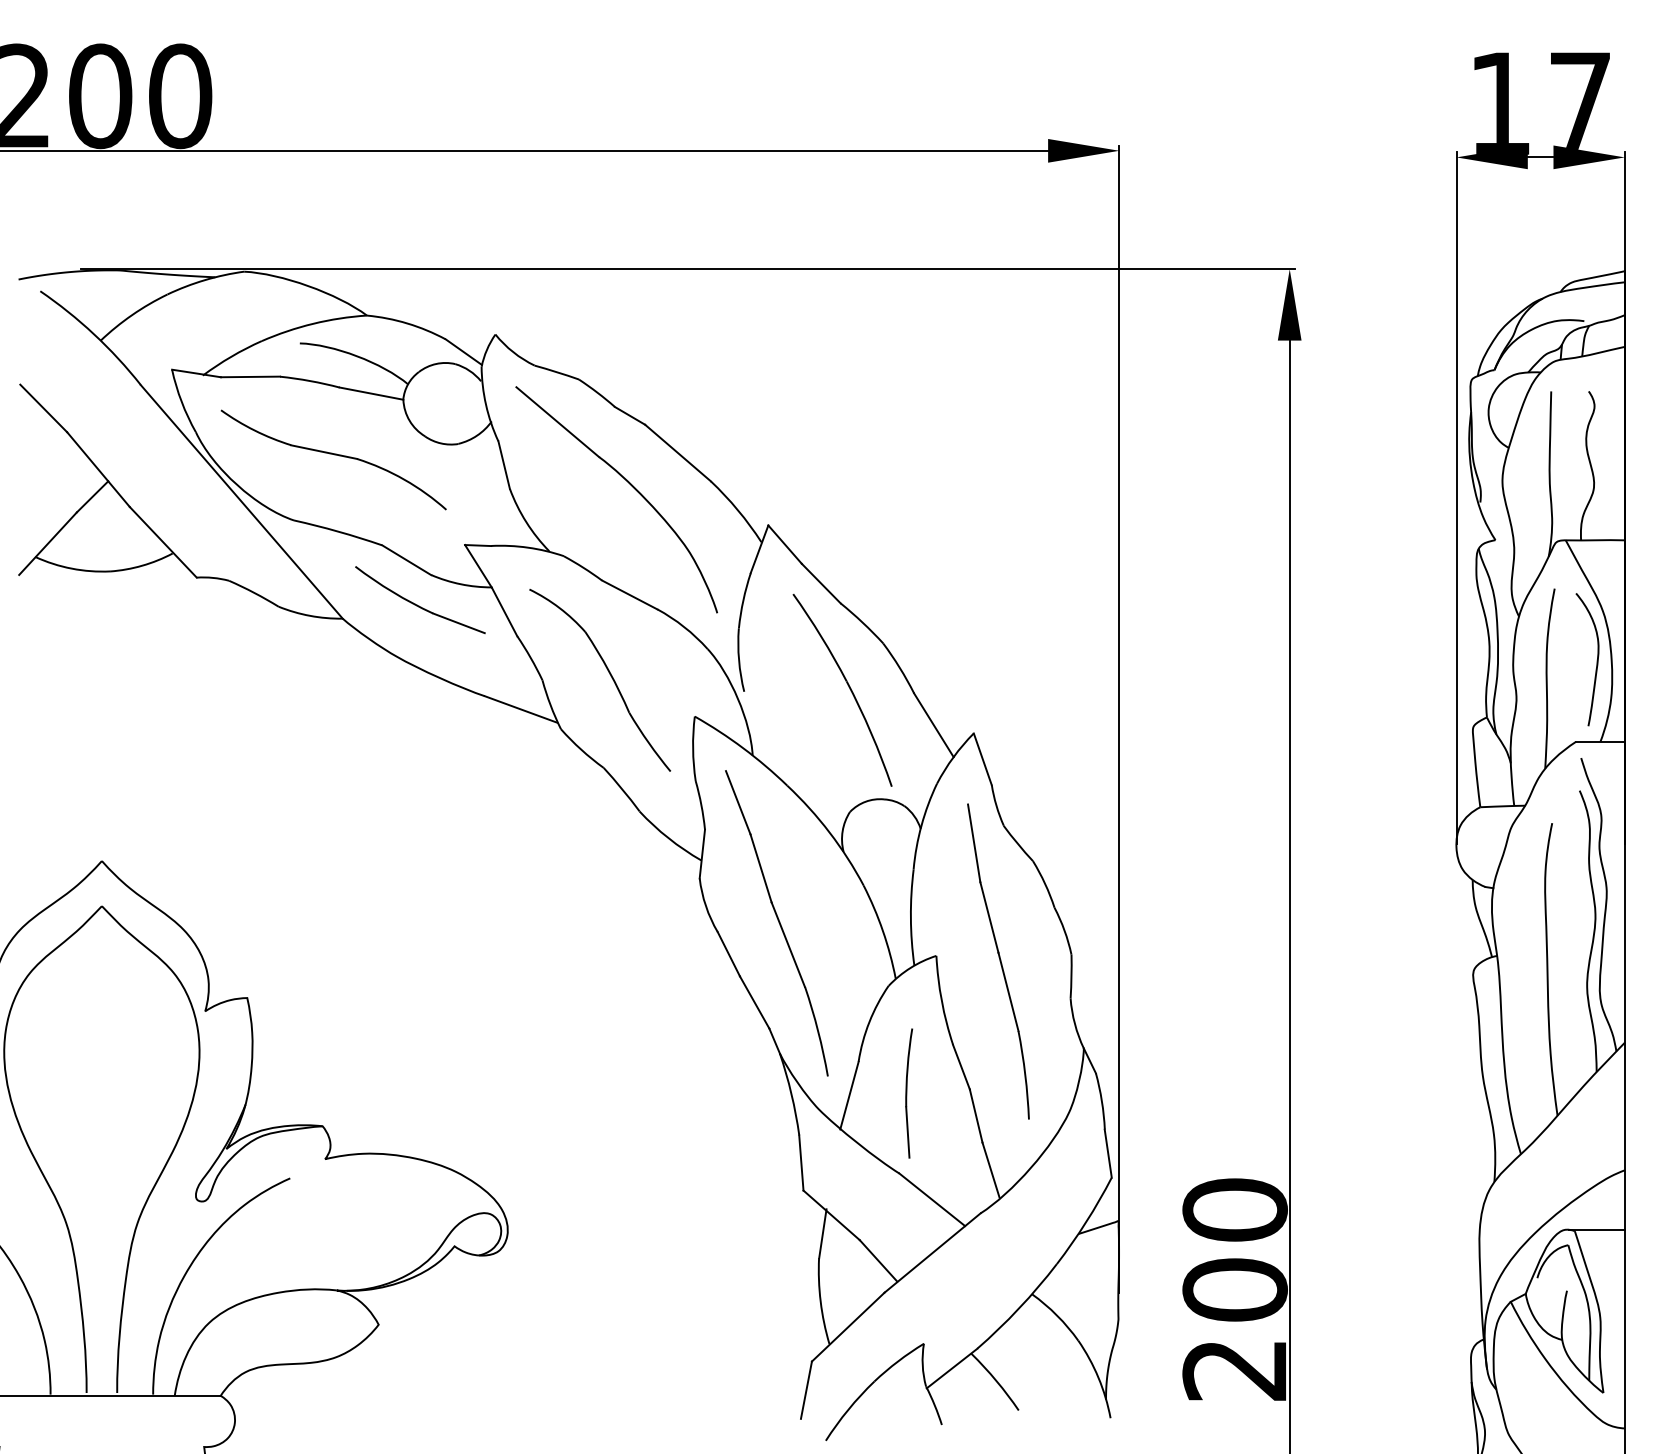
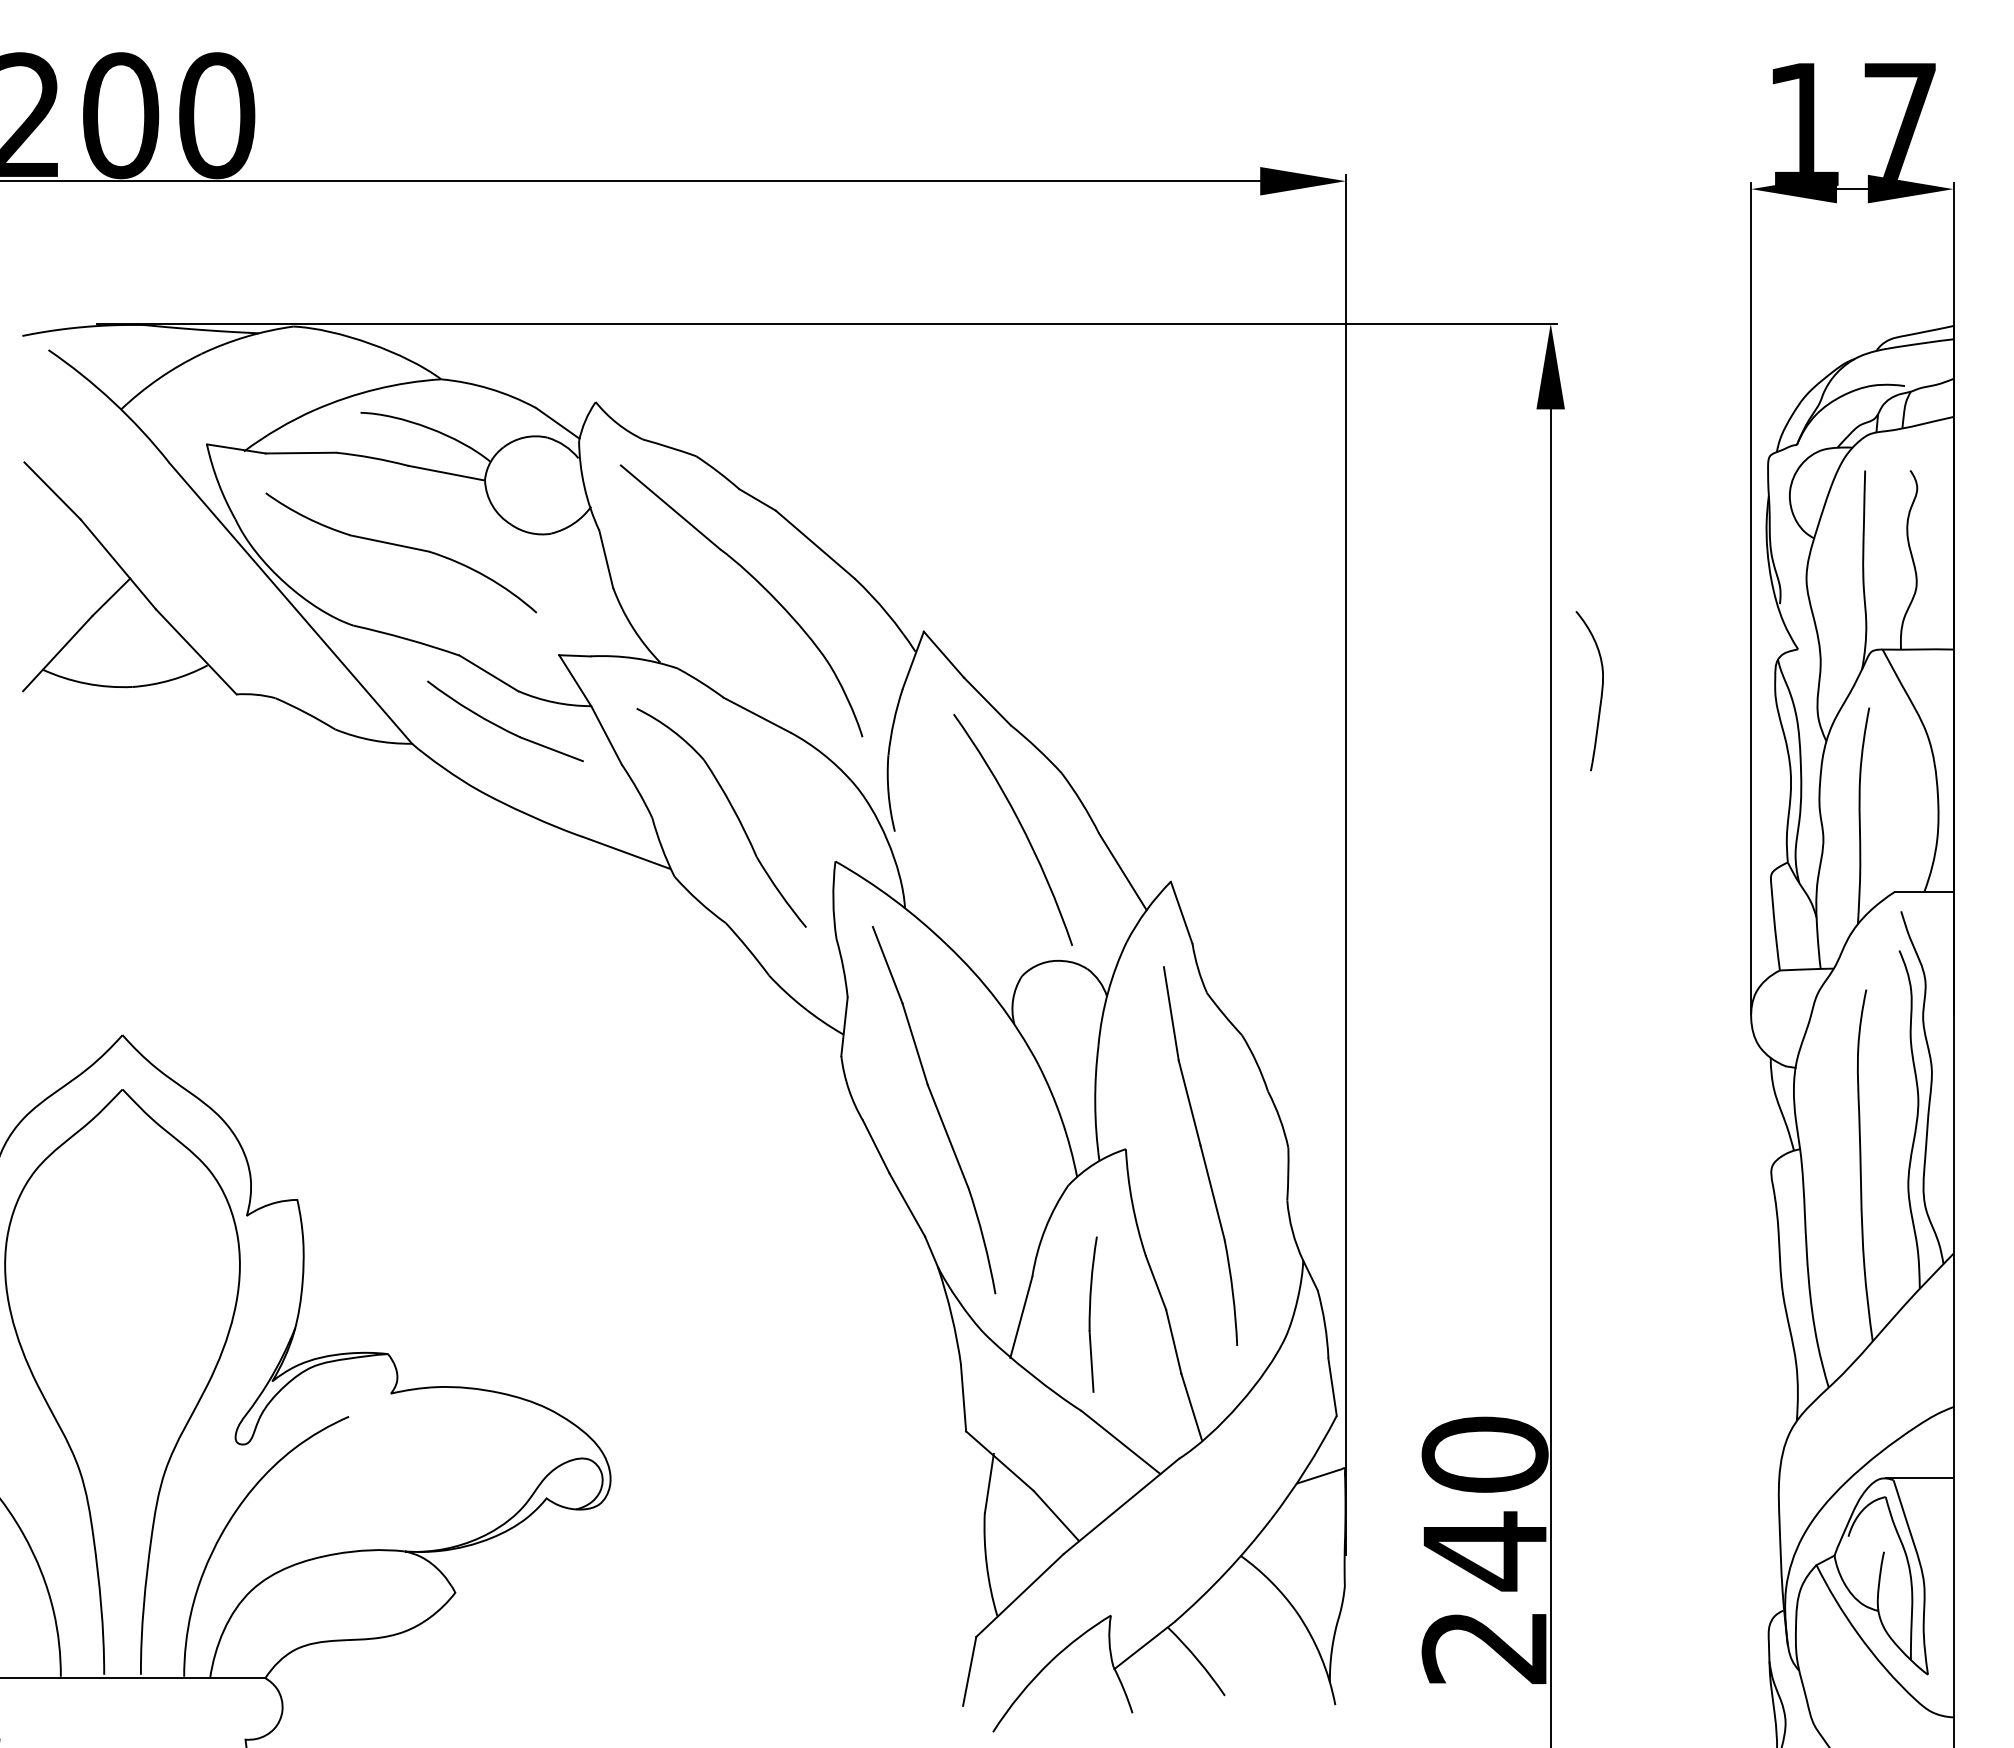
curve: (1596, 663) -> (1600, 695), moved
text: (1234, 1290) -> (1484, 1551), 200 -> 240

